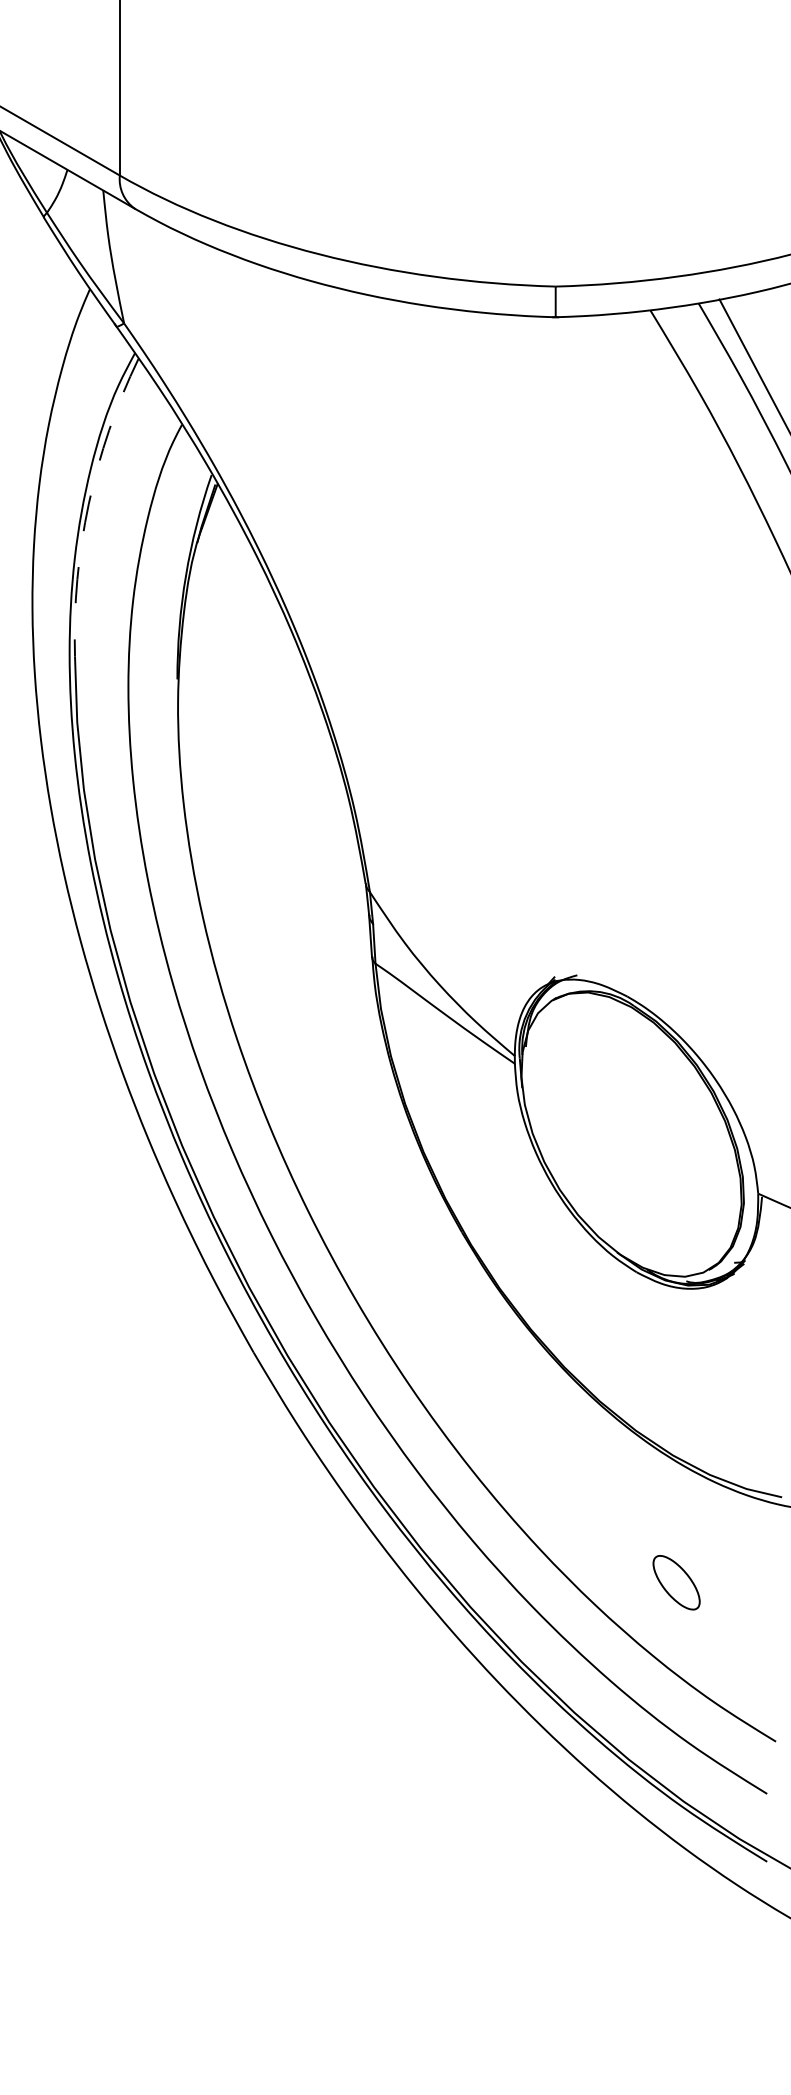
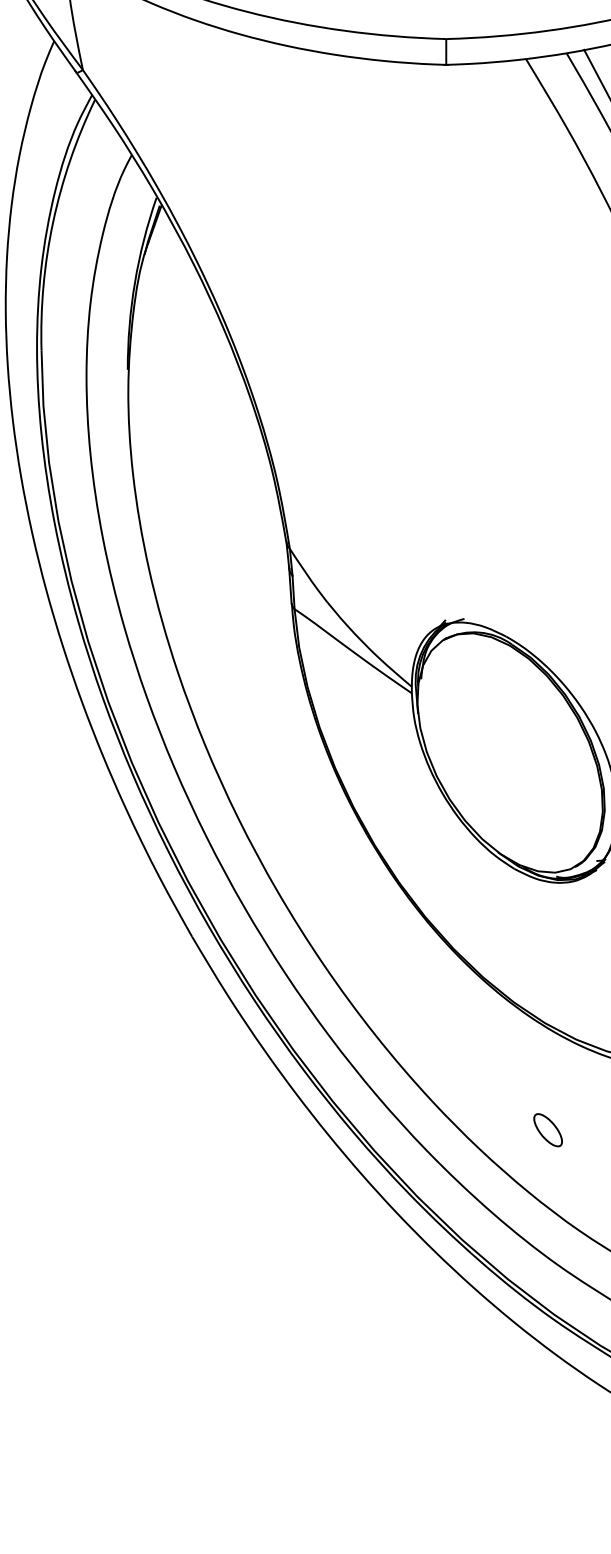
arc: (88, 504) -> (52, 222), dashed -> solid
part: (676, 1582) -> (547, 1130), size x0.71

